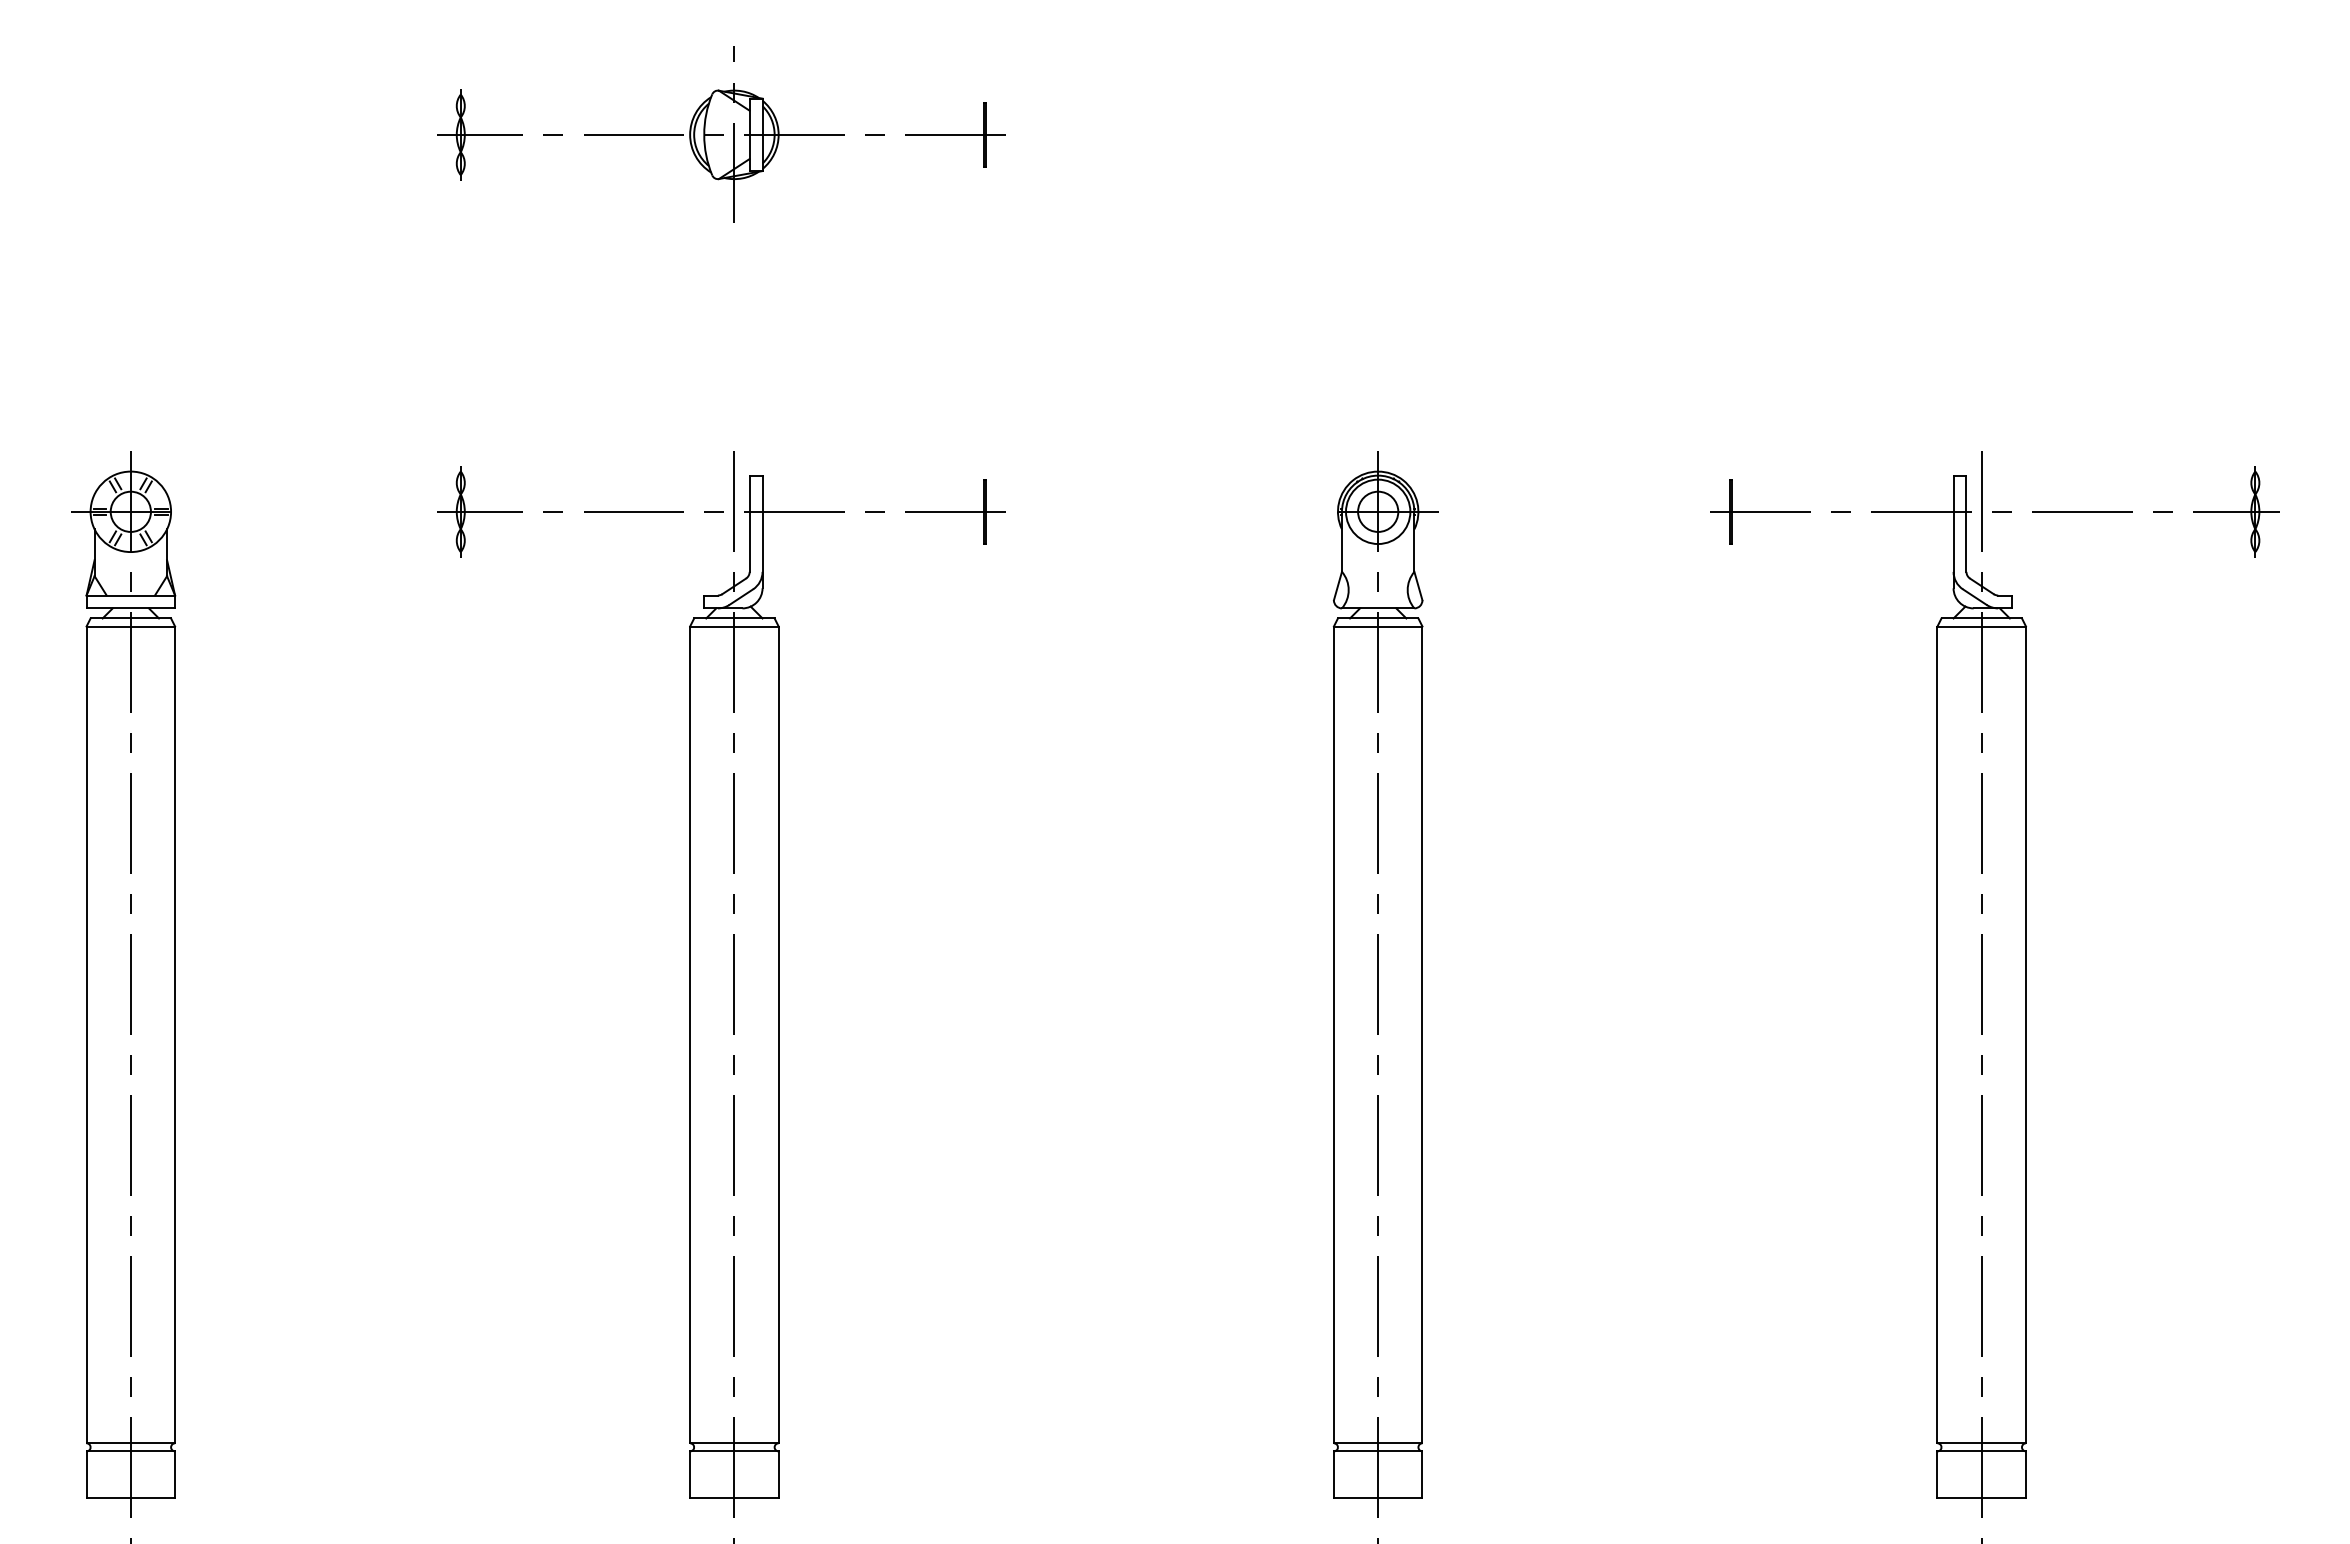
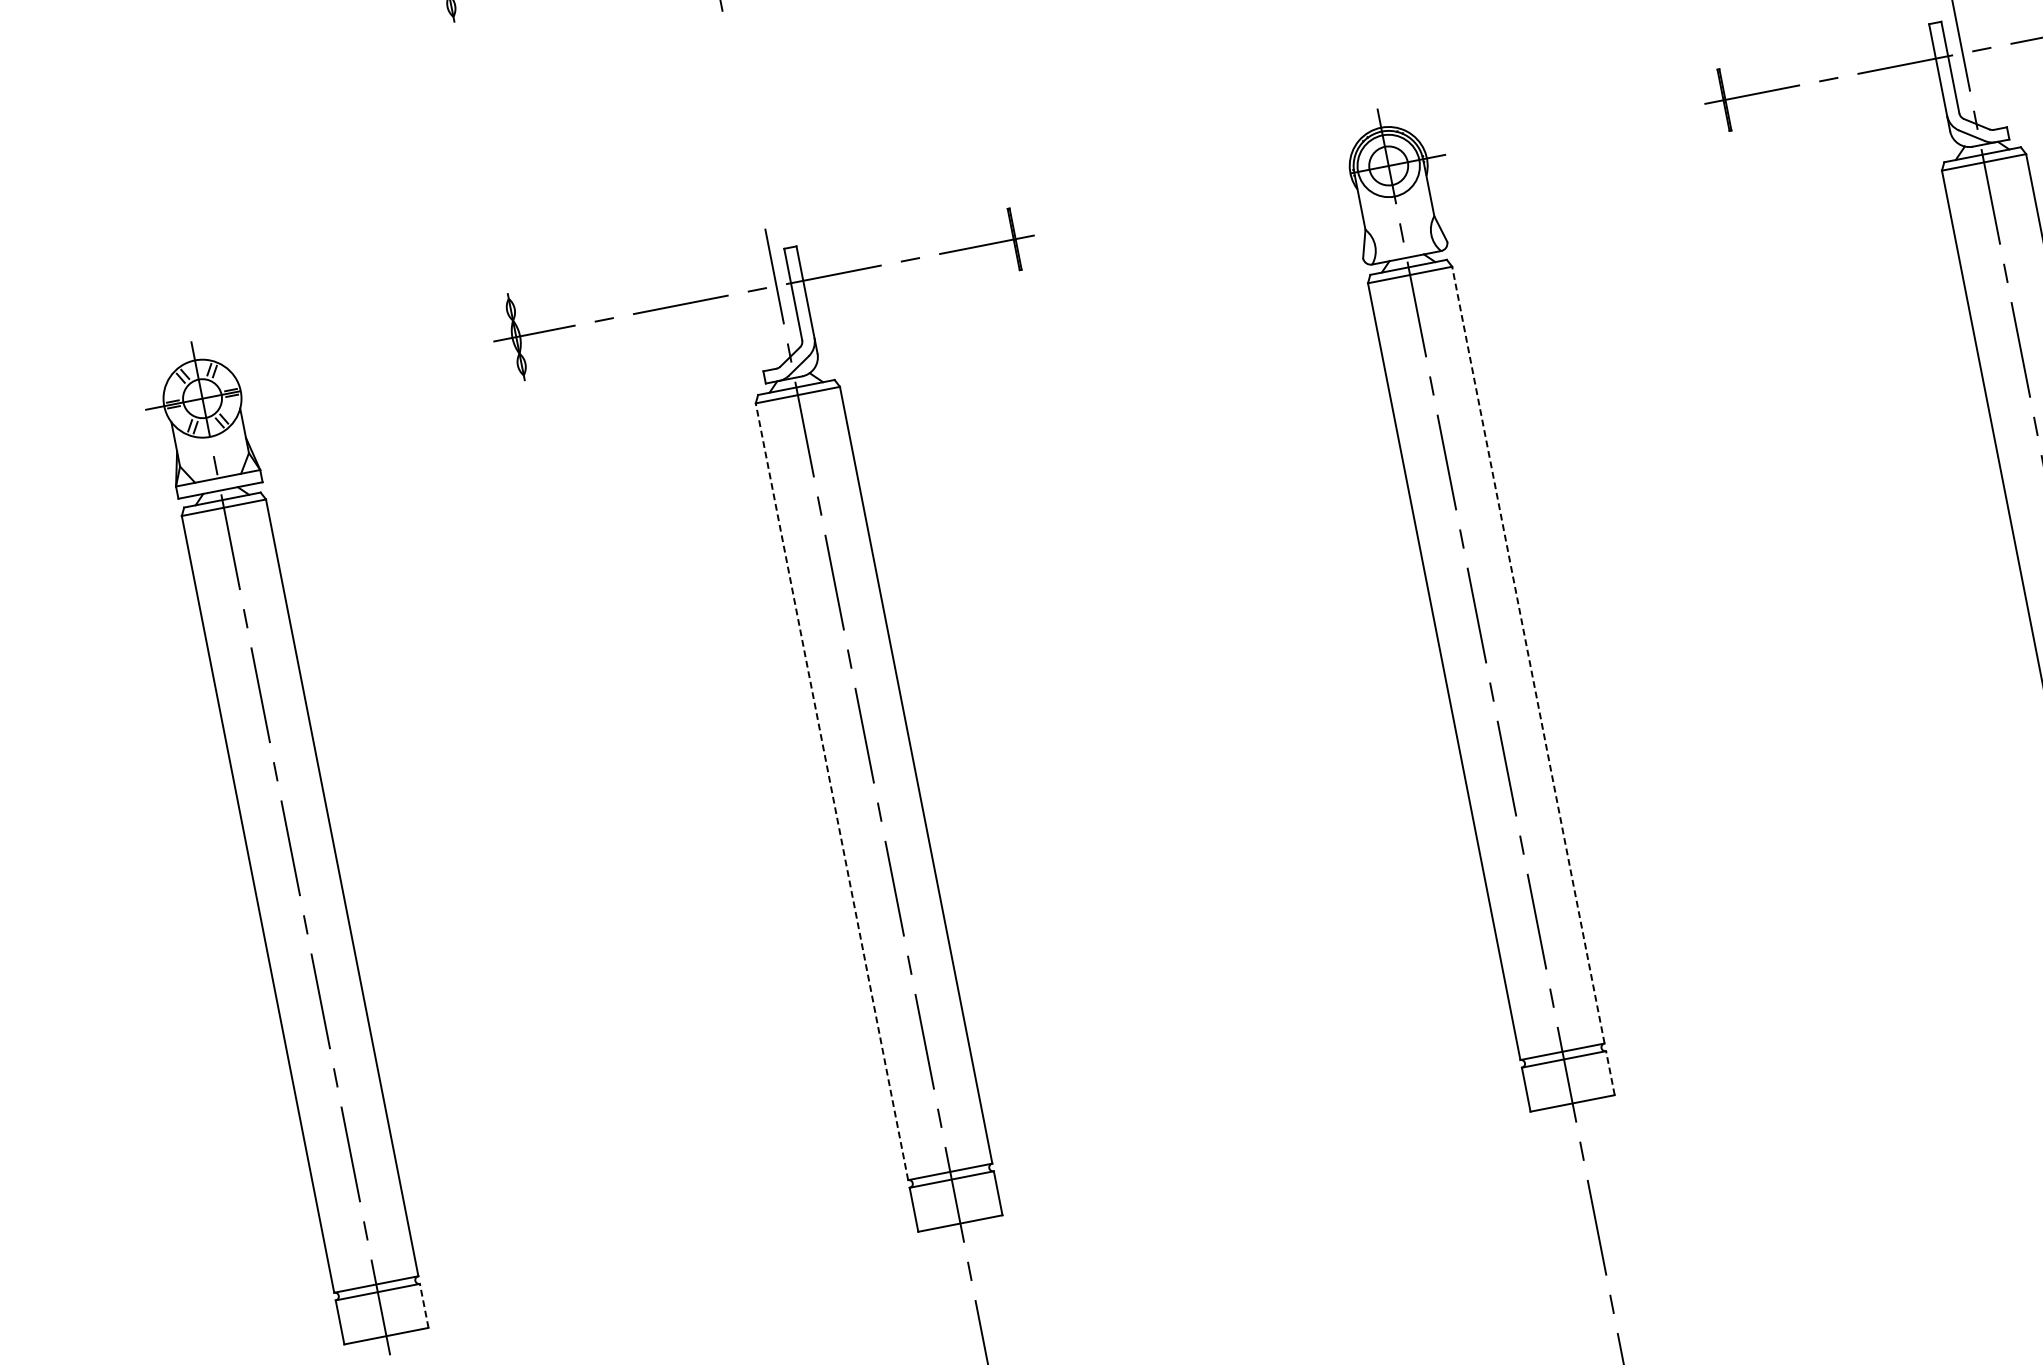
line: (690, 1034) -> (832, 791), solid -> dashed
line: (1422, 1034) -> (1528, 654), solid -> dashed
line: (175, 1474) -> (424, 1305), solid -> dashed
line: (1422, 1474) -> (1610, 1073), solid -> dashed

